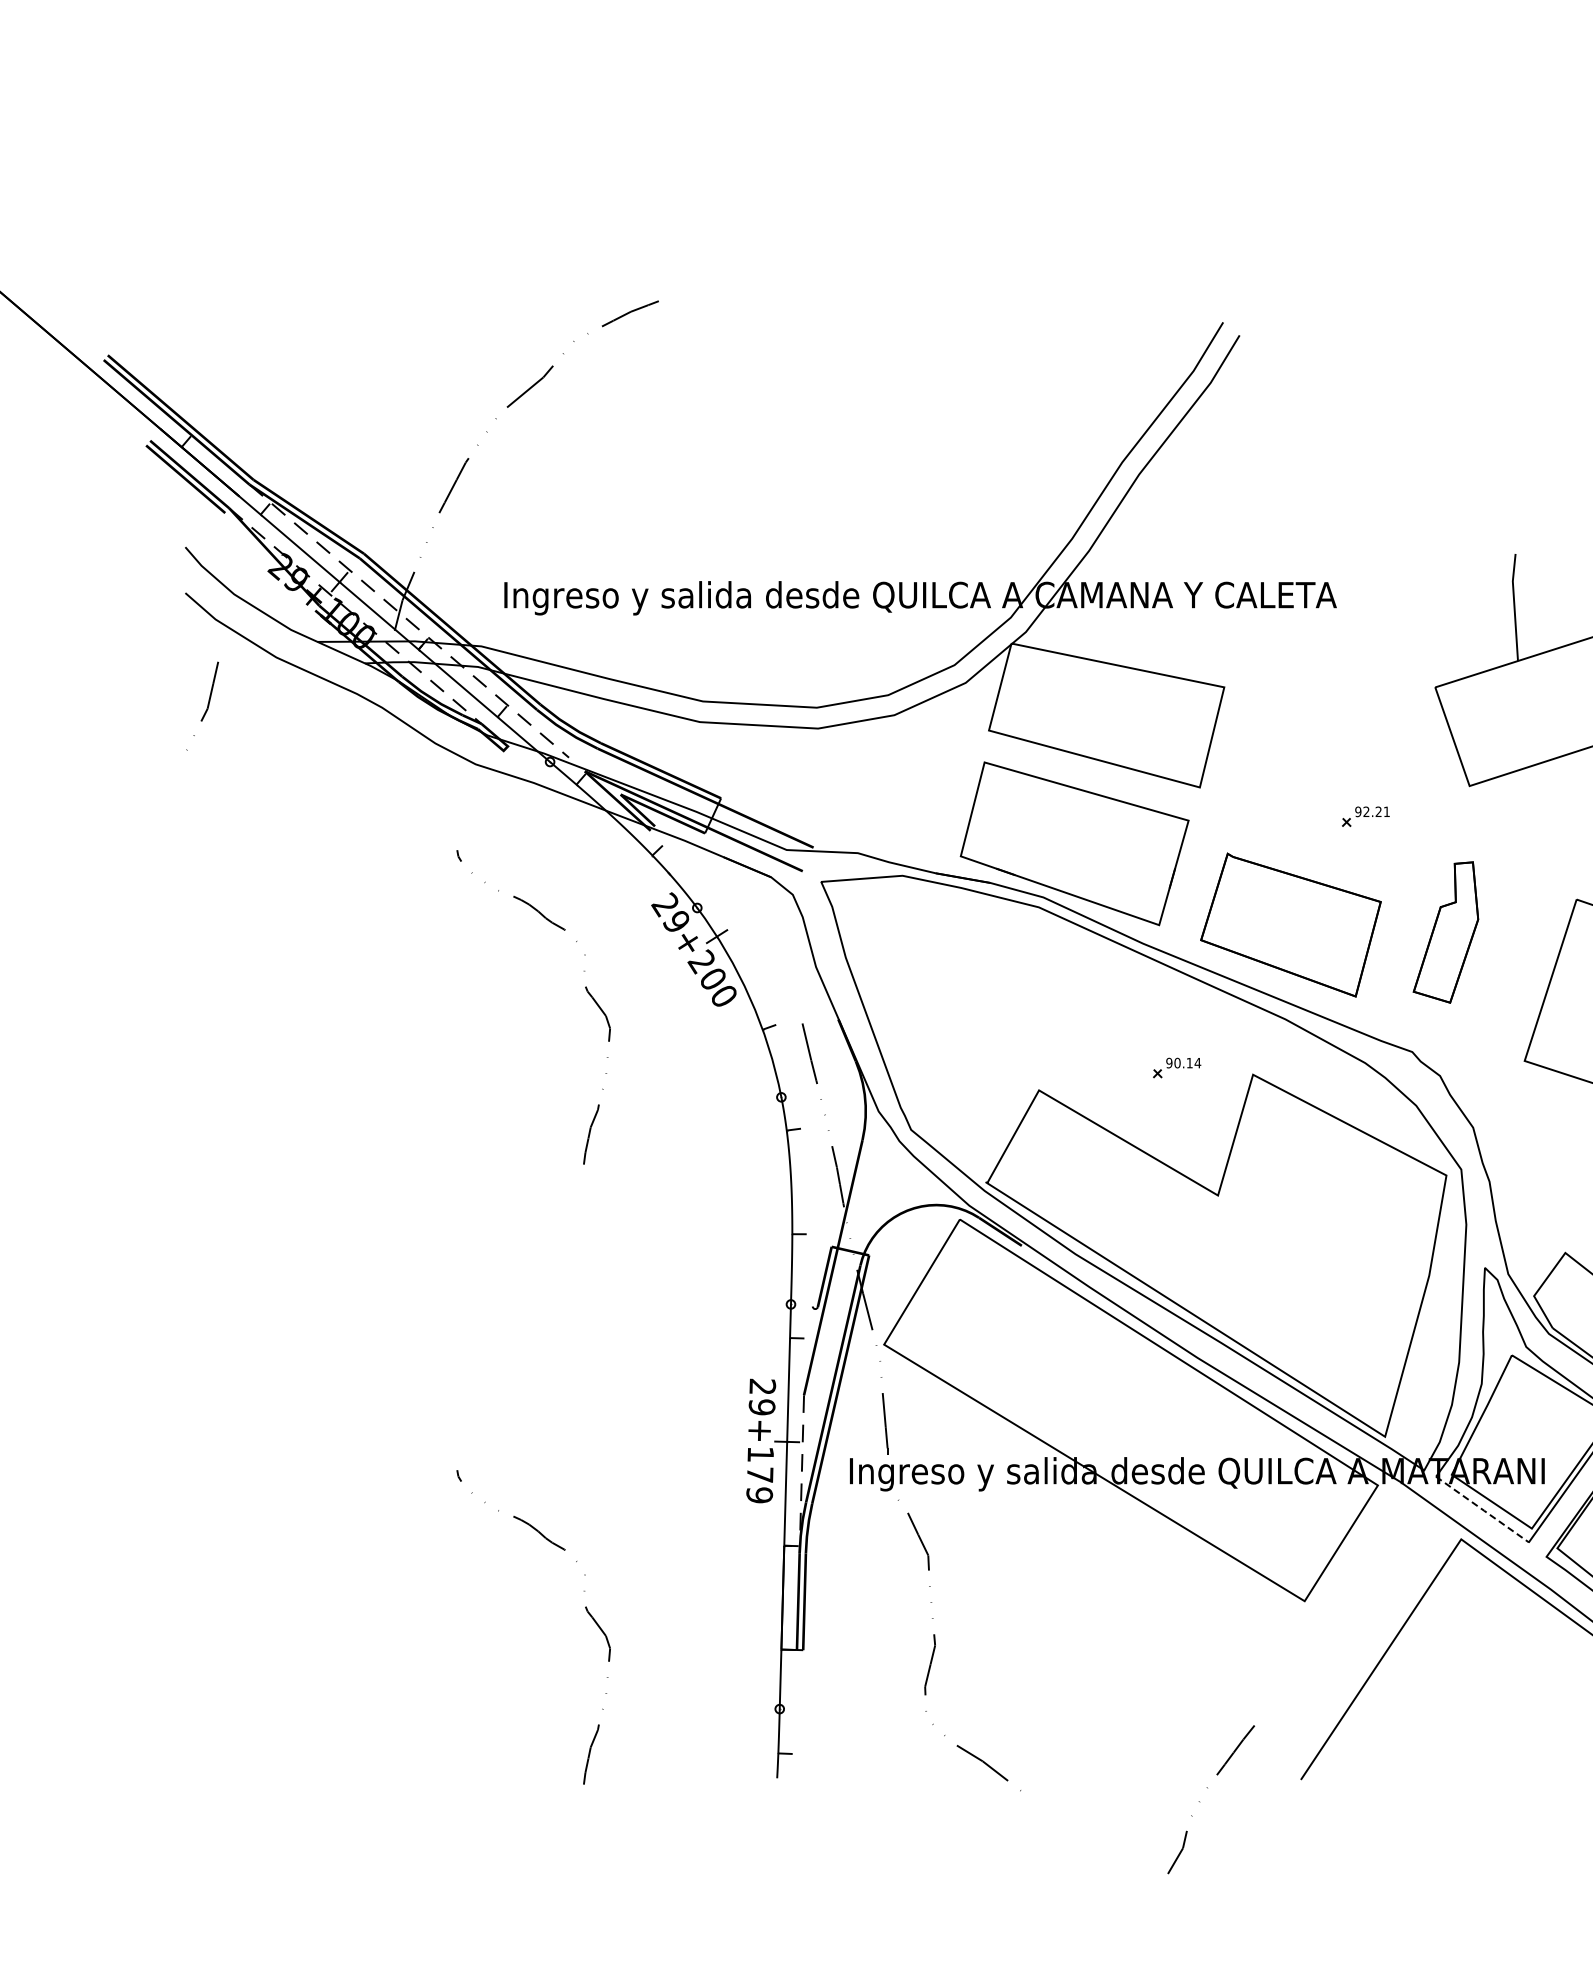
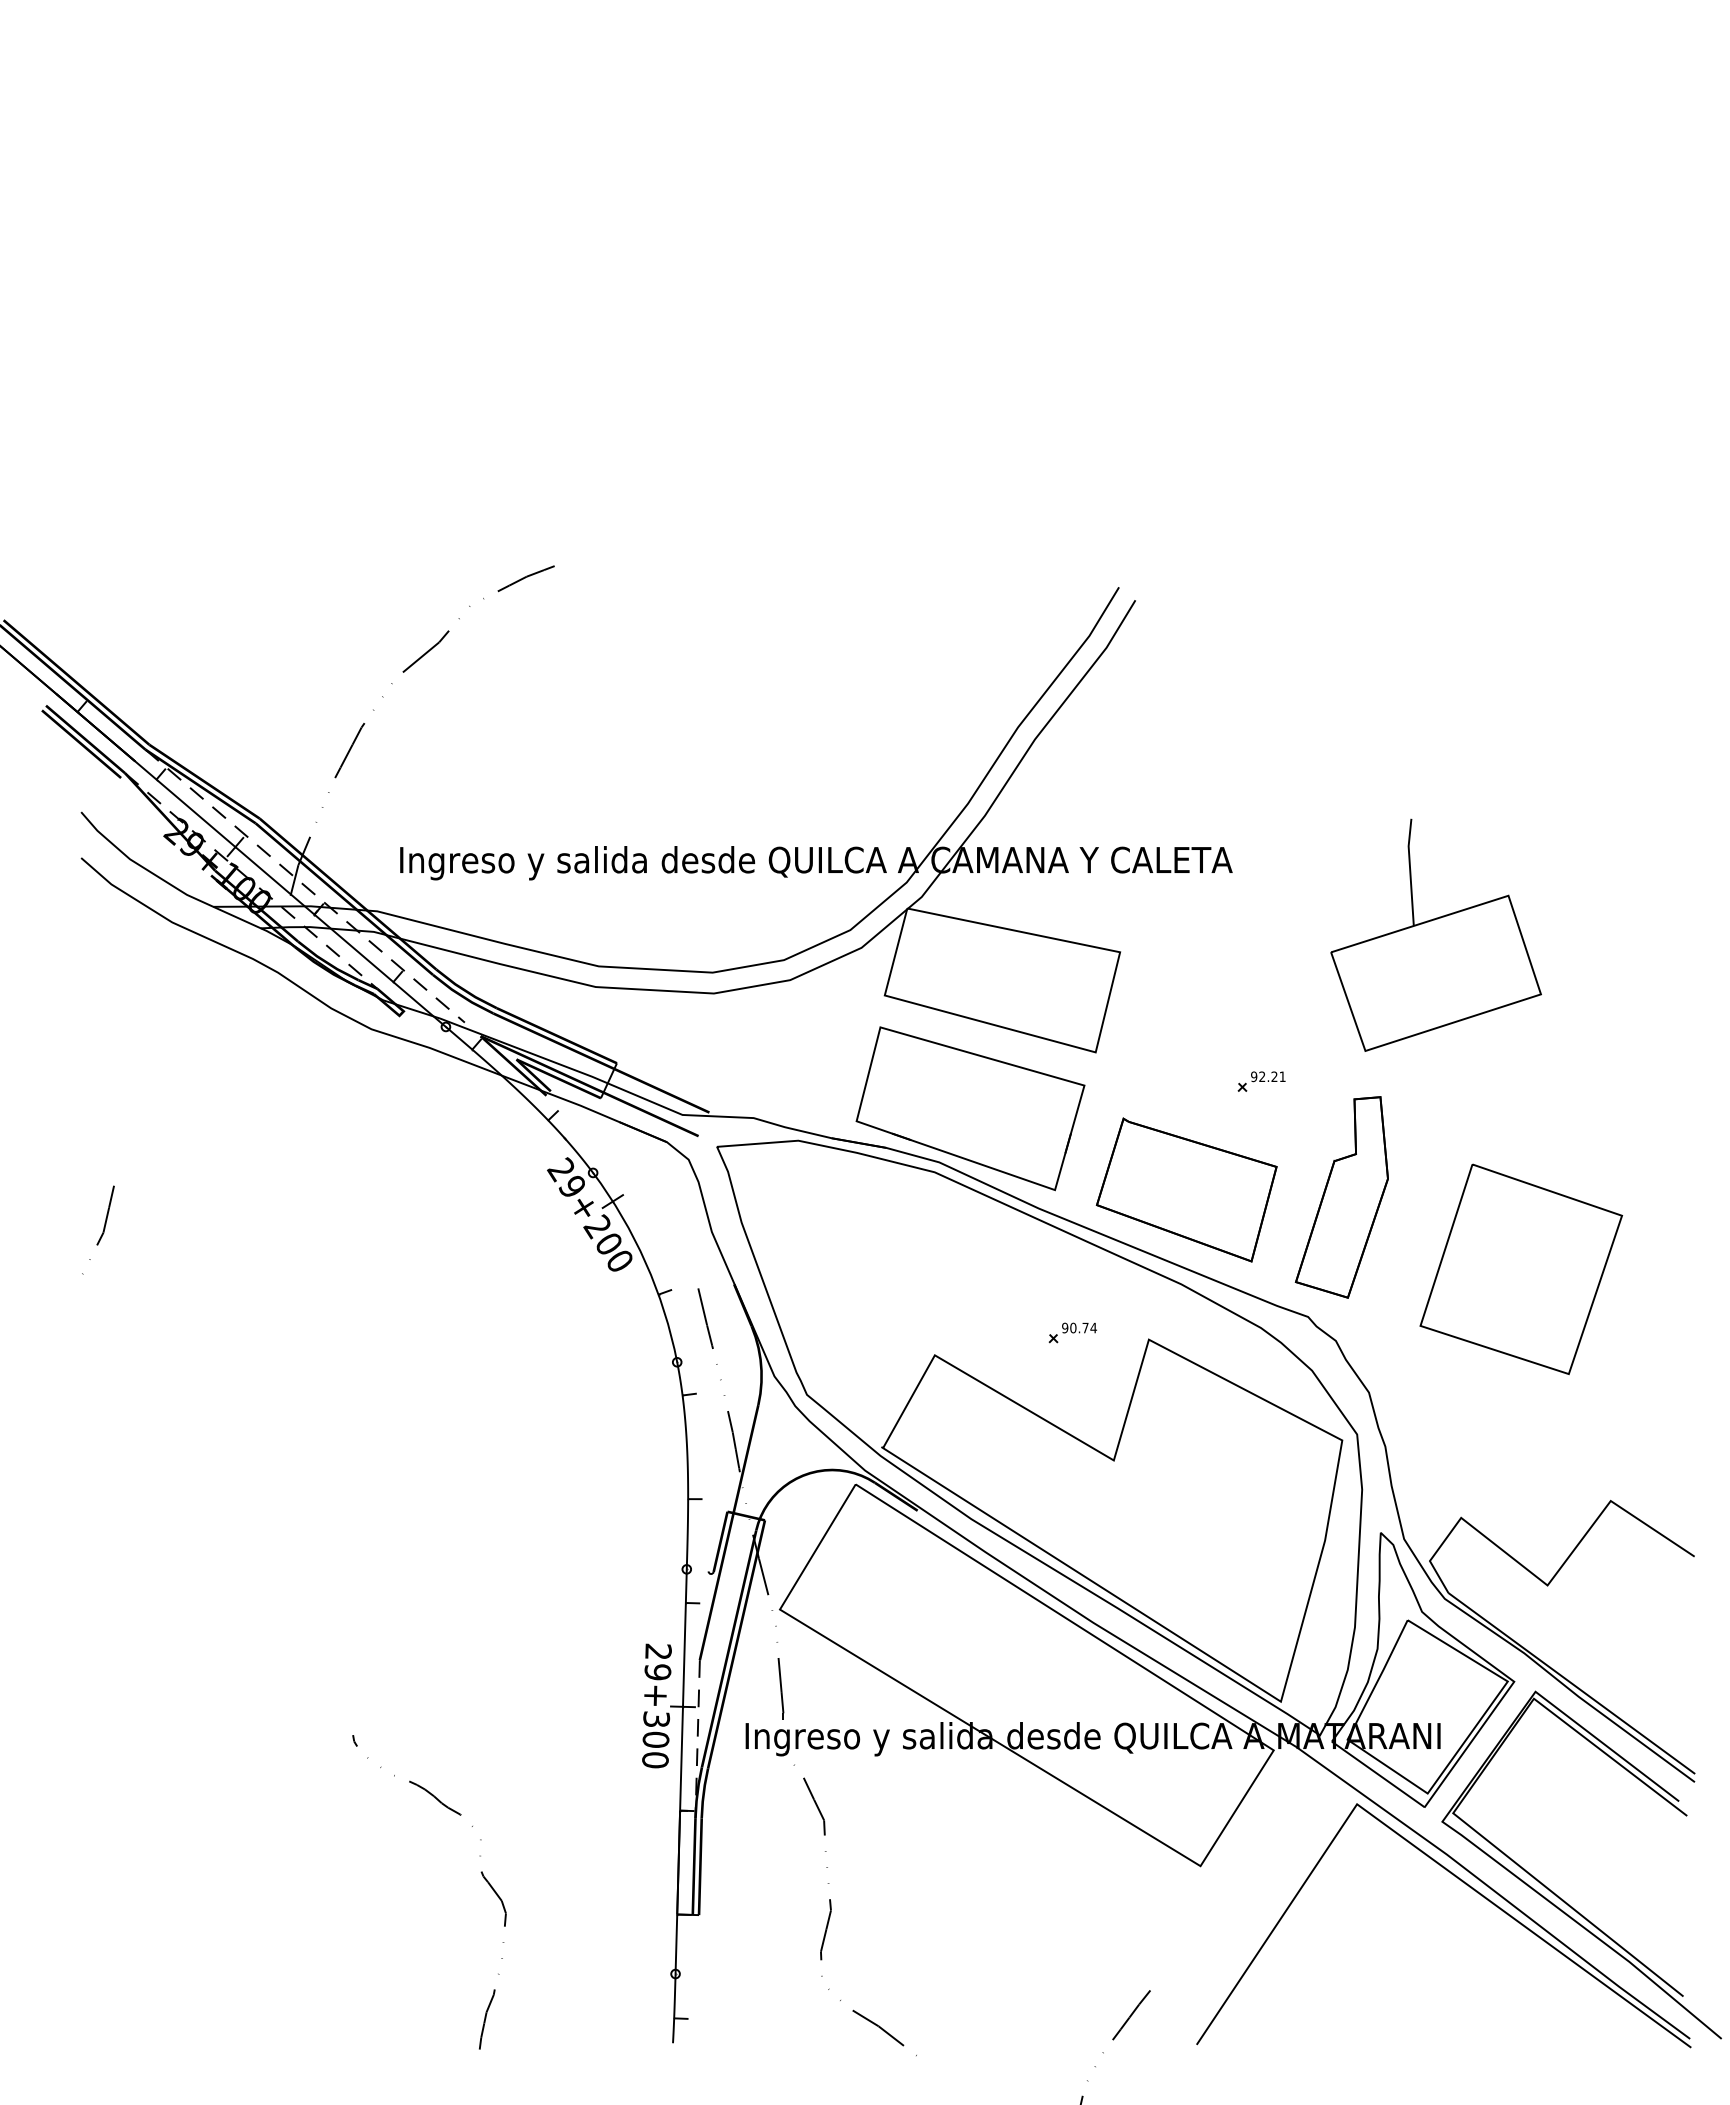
line: (206, 707) -> (102, 1231), moved
part: (1445, 932) -> (1341, 1197), size x1.43
curve: (584, 987) -> (480, 1252), removed
text: (1189, 1062) -> (1085, 1327), 90.14 -> 90.74
text: (760, 1474) -> (656, 1739), 29+179 -> 29+300
line: (1482, 1509) -> (1378, 1774), dashed -> solid

